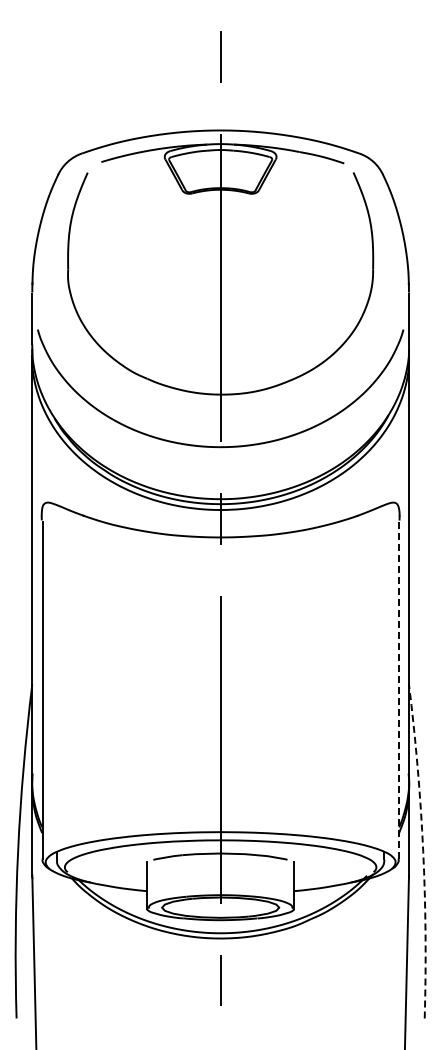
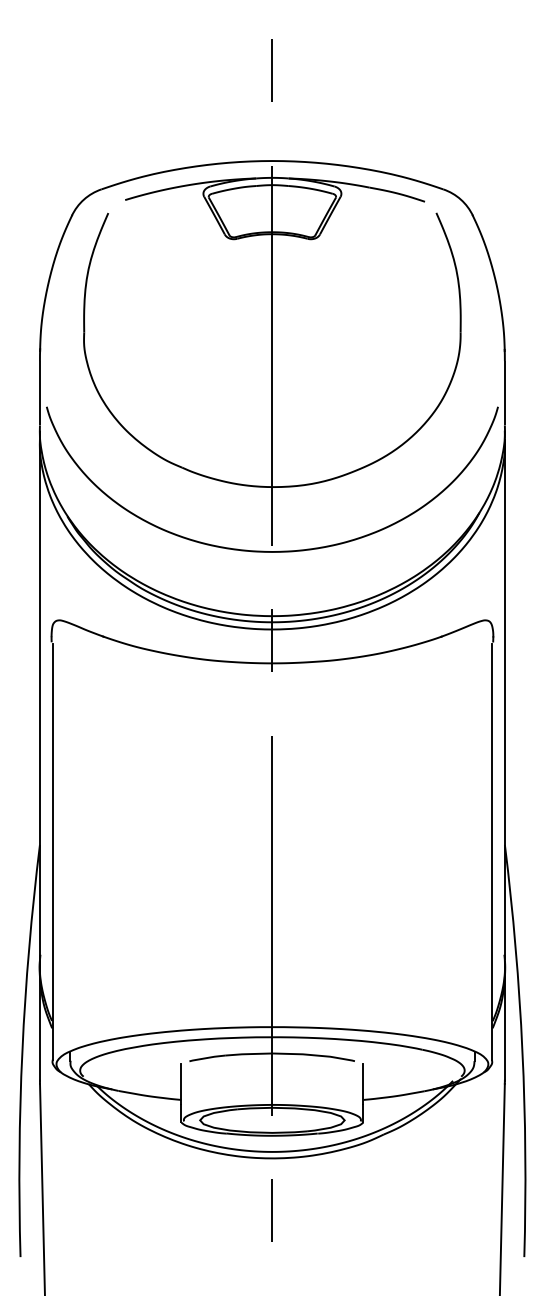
line: (398, 689) -> (491, 851), dashed -> solid
arc: (423, 851) -> (522, 1050), dashed -> solid

